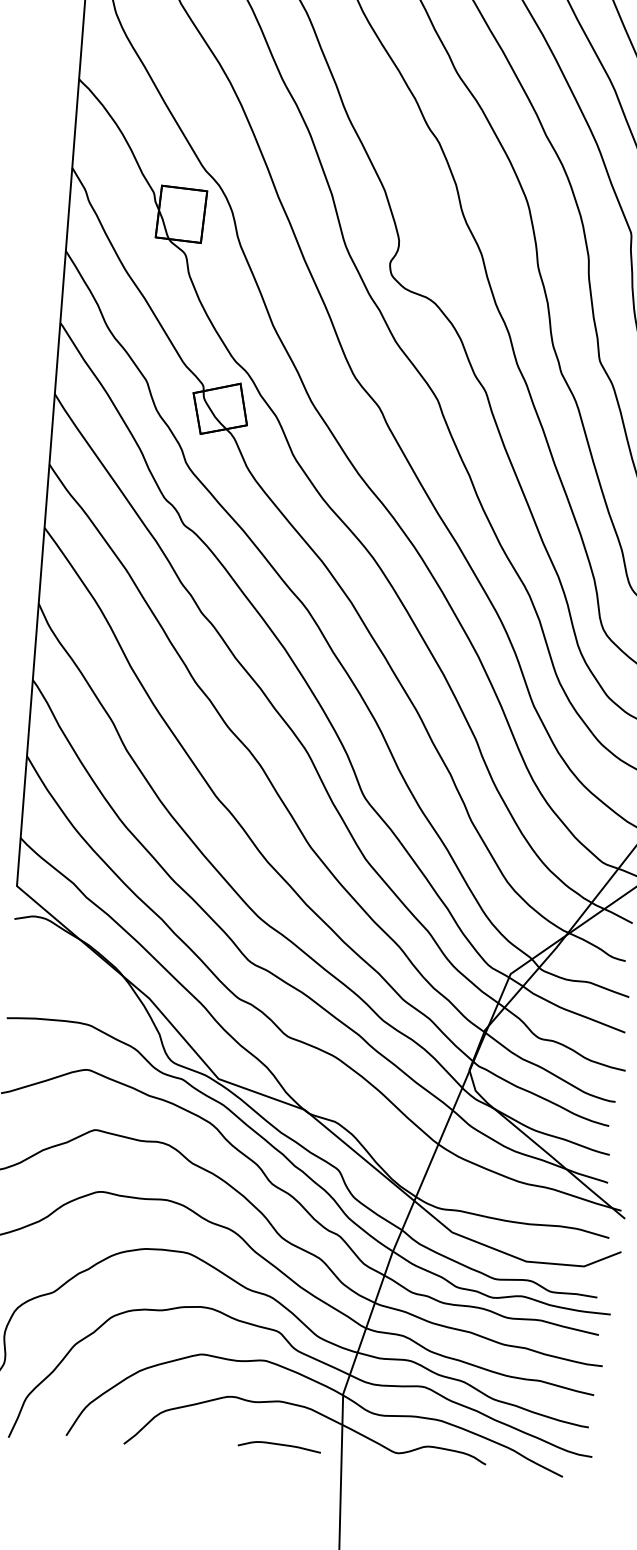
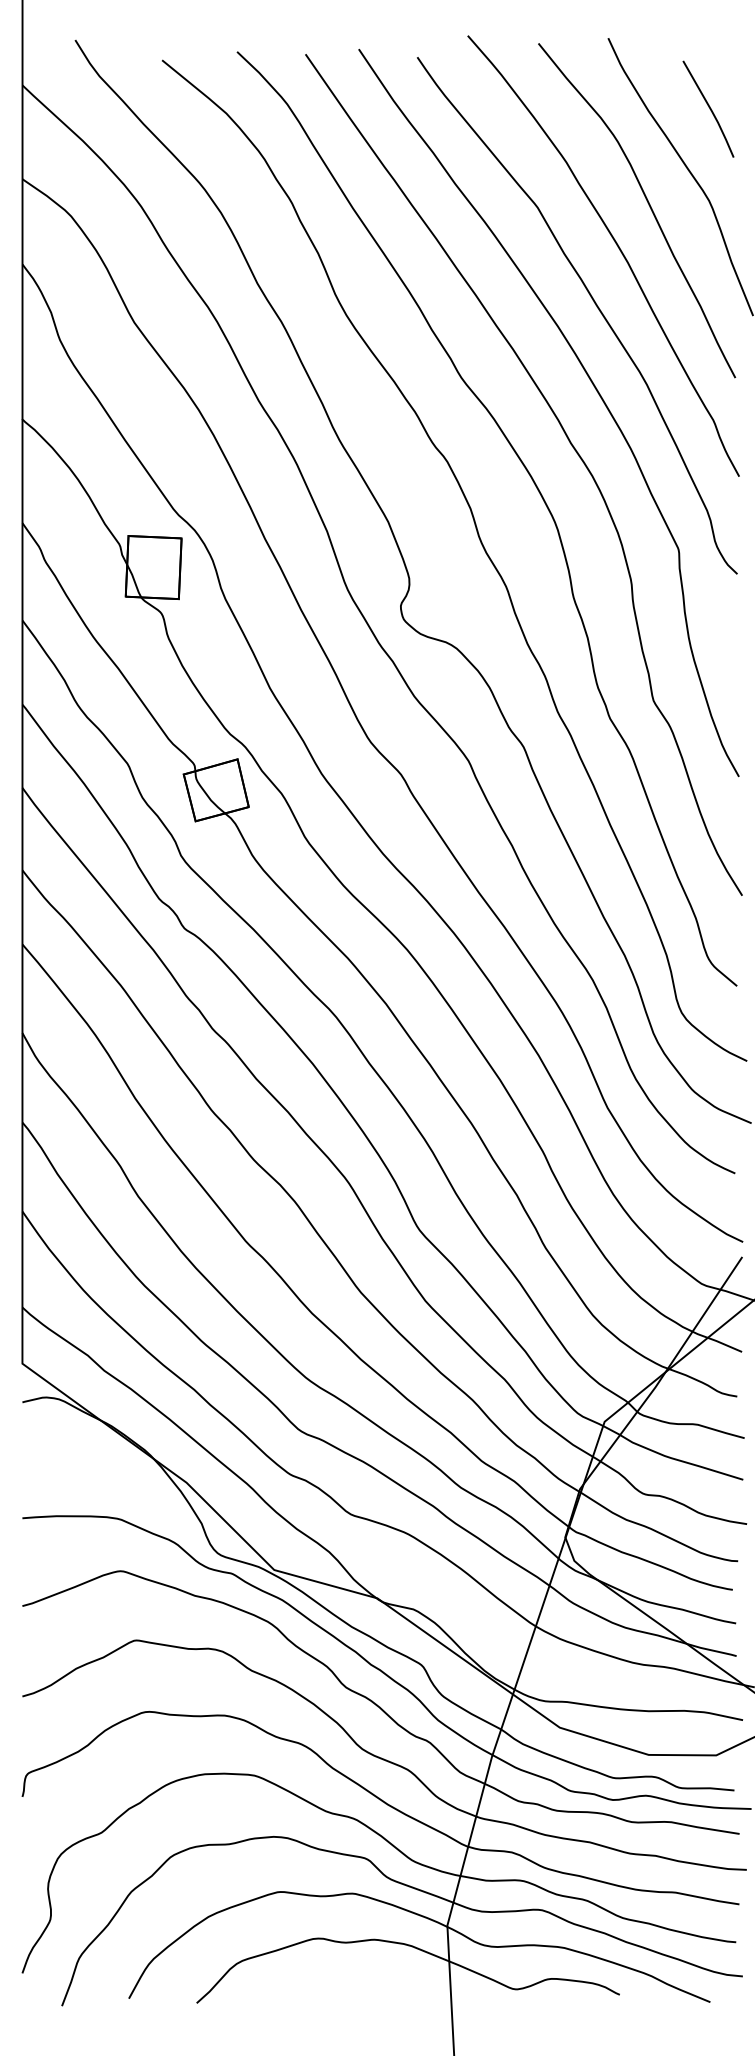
curve: (279, 1445) -> (377, 1990), removed

